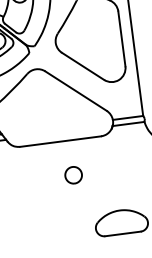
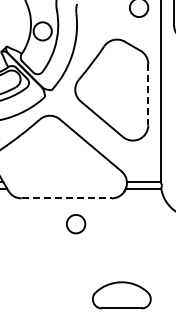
line: (122, 38) -> (148, 94), solid -> dashed
line: (60, 141) -> (66, 198), solid -> dashed
part: (74, 175) -> (76, 224), moved

